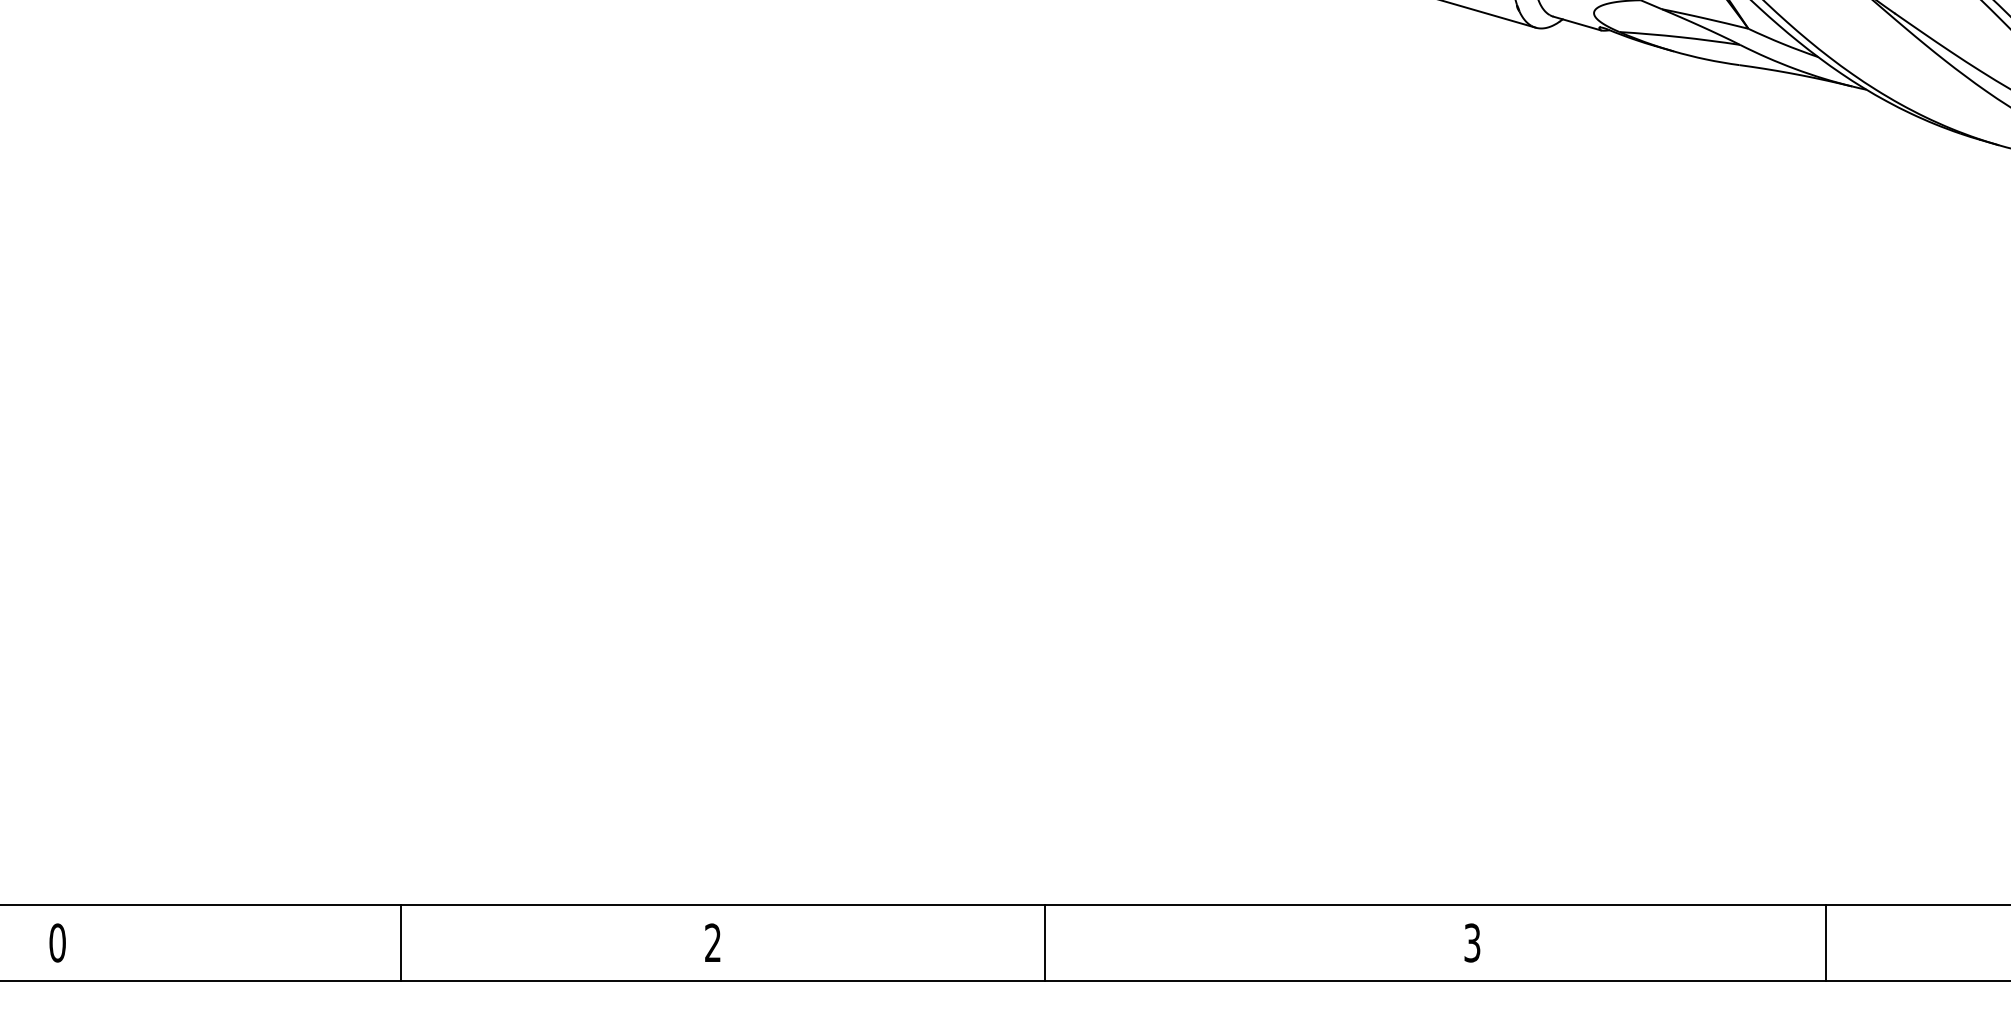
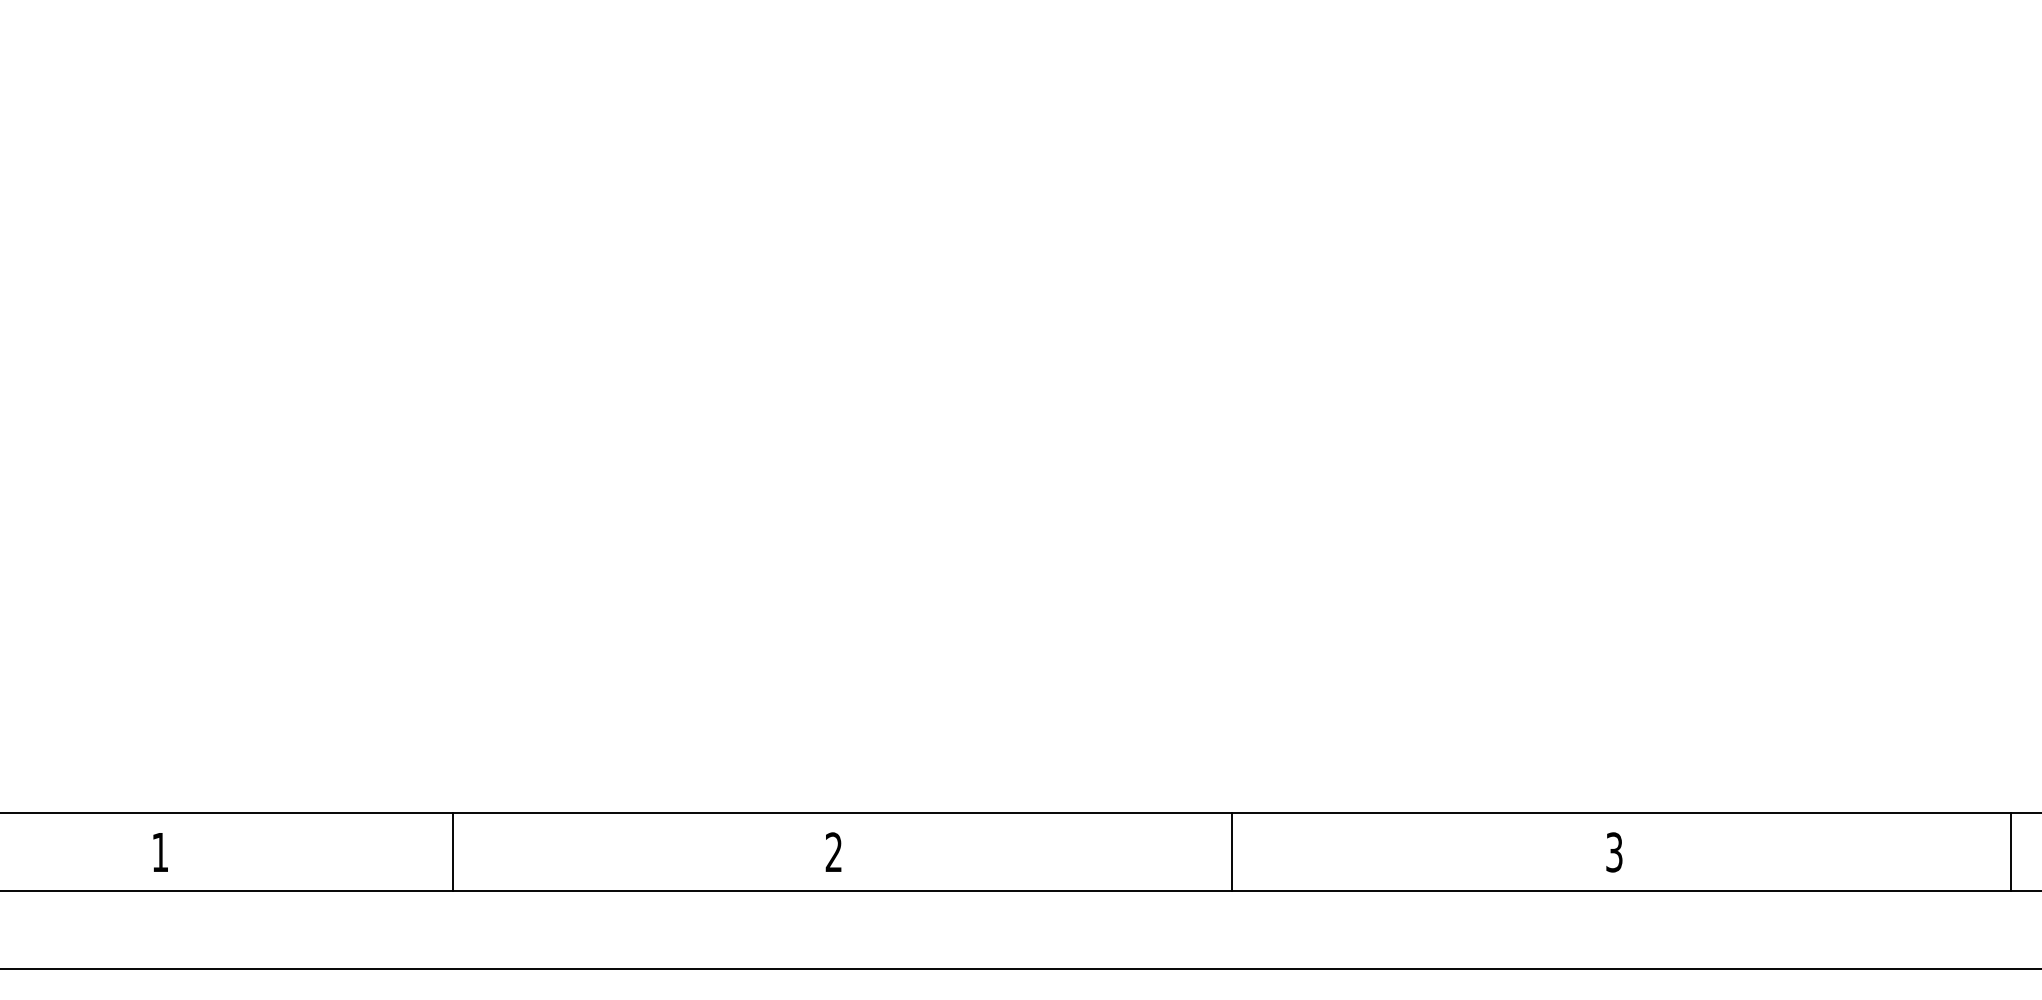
text: (57, 942) -> (160, 851), 0 -> 1
line: (401, 942) -> (453, 851), moved
line: (1045, 942) -> (1232, 851), moved
line: (1826, 942) -> (2011, 851), moved

